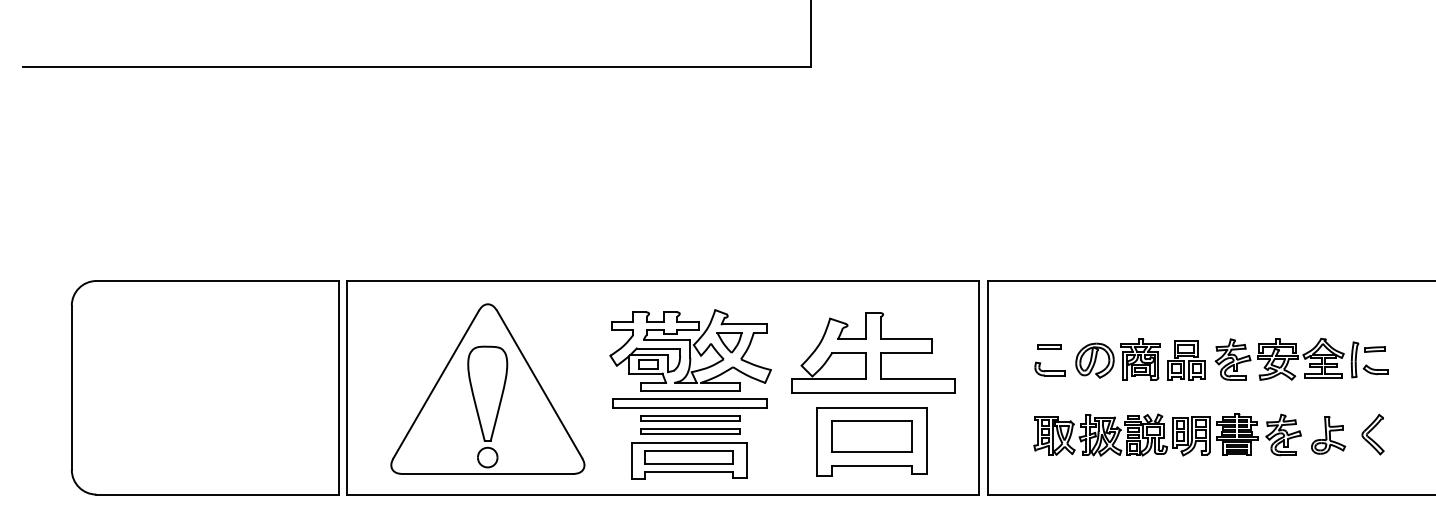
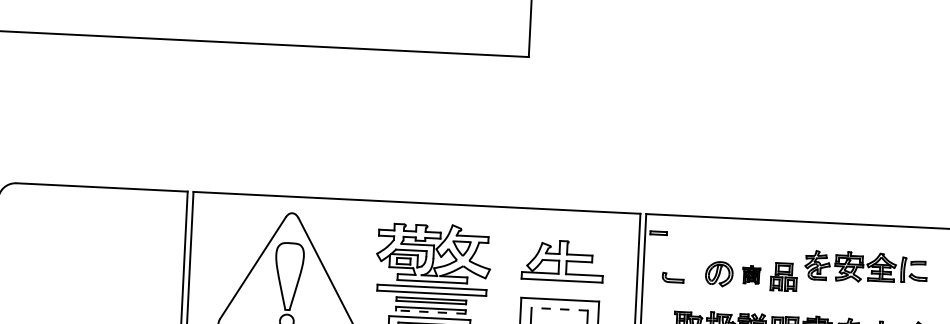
part: (1049, 346) -> (658, 232), moved
part: (873, 352) -> (563, 260), size x0.7
part: (1140, 359) -> (751, 274), size x0.6
part: (1301, 359) -> (865, 267), moved
part: (1049, 368) -> (672, 277), moved
line: (872, 421) -> (560, 309), solid -> dashed
line: (689, 434) -> (430, 312), solid -> dashed

